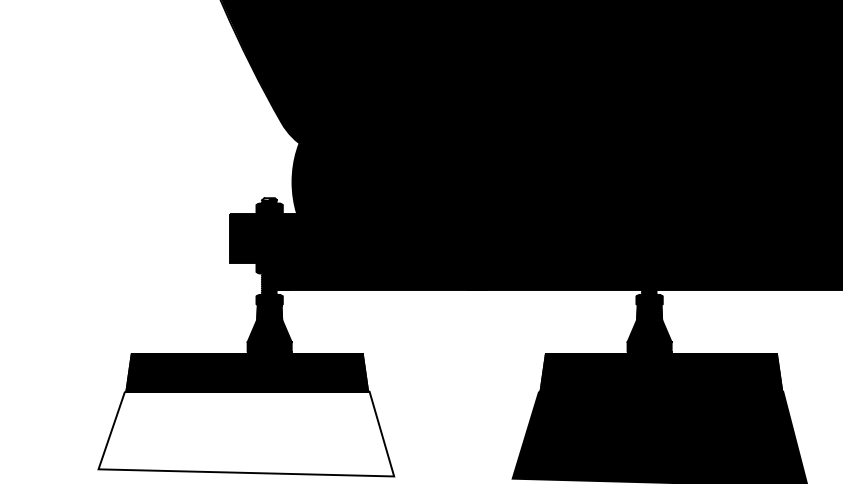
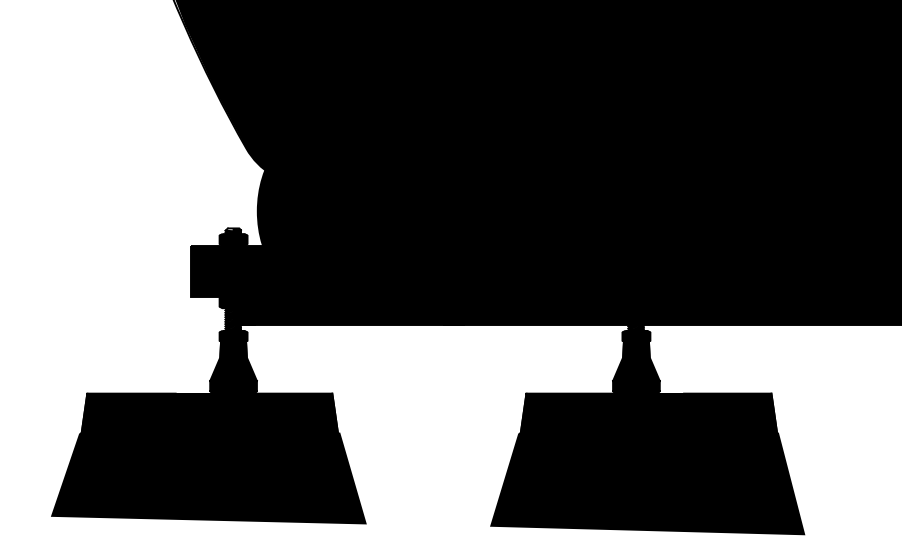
fill: (246, 434) -> (208, 478), added

